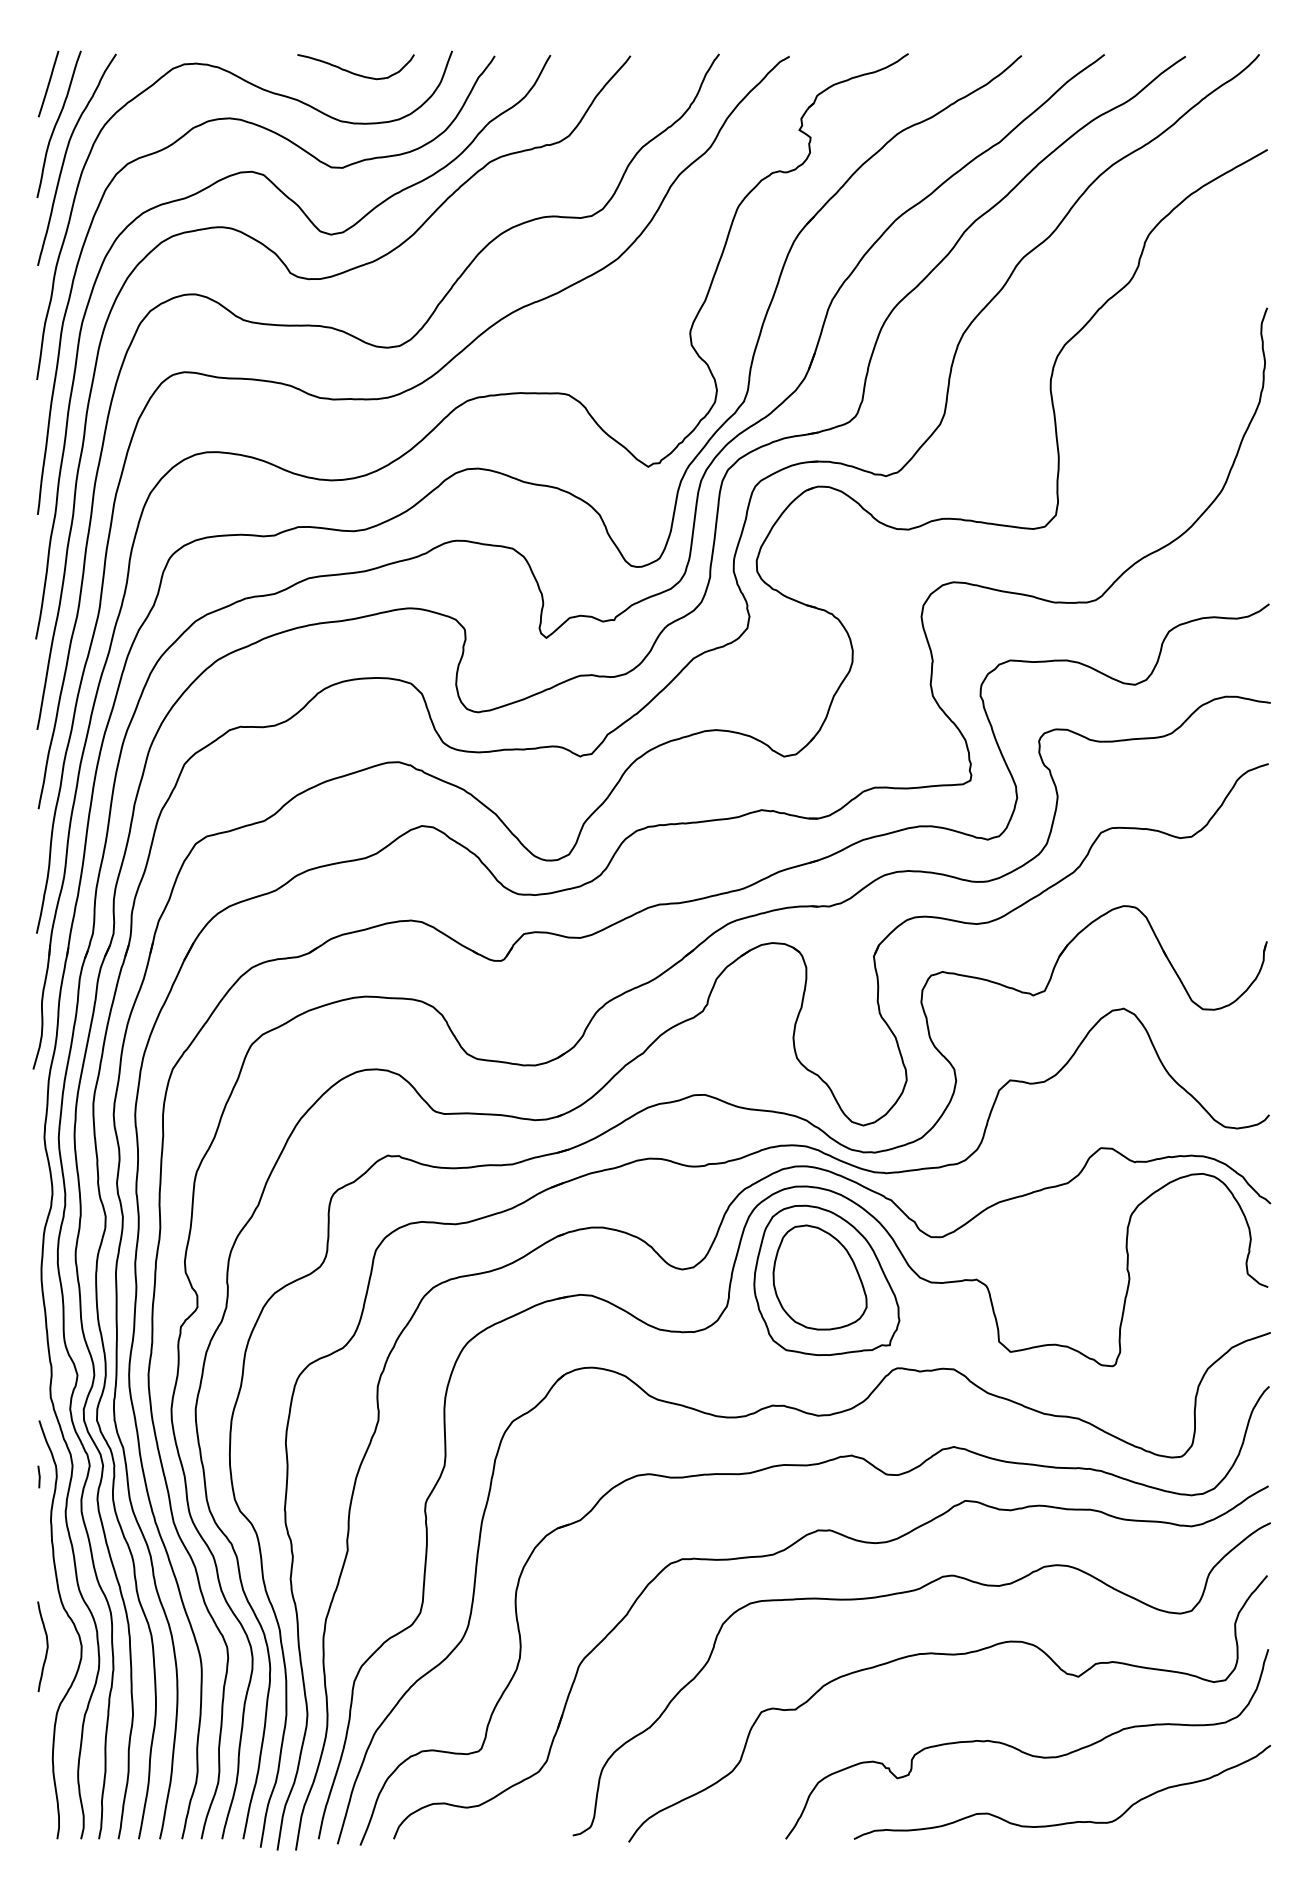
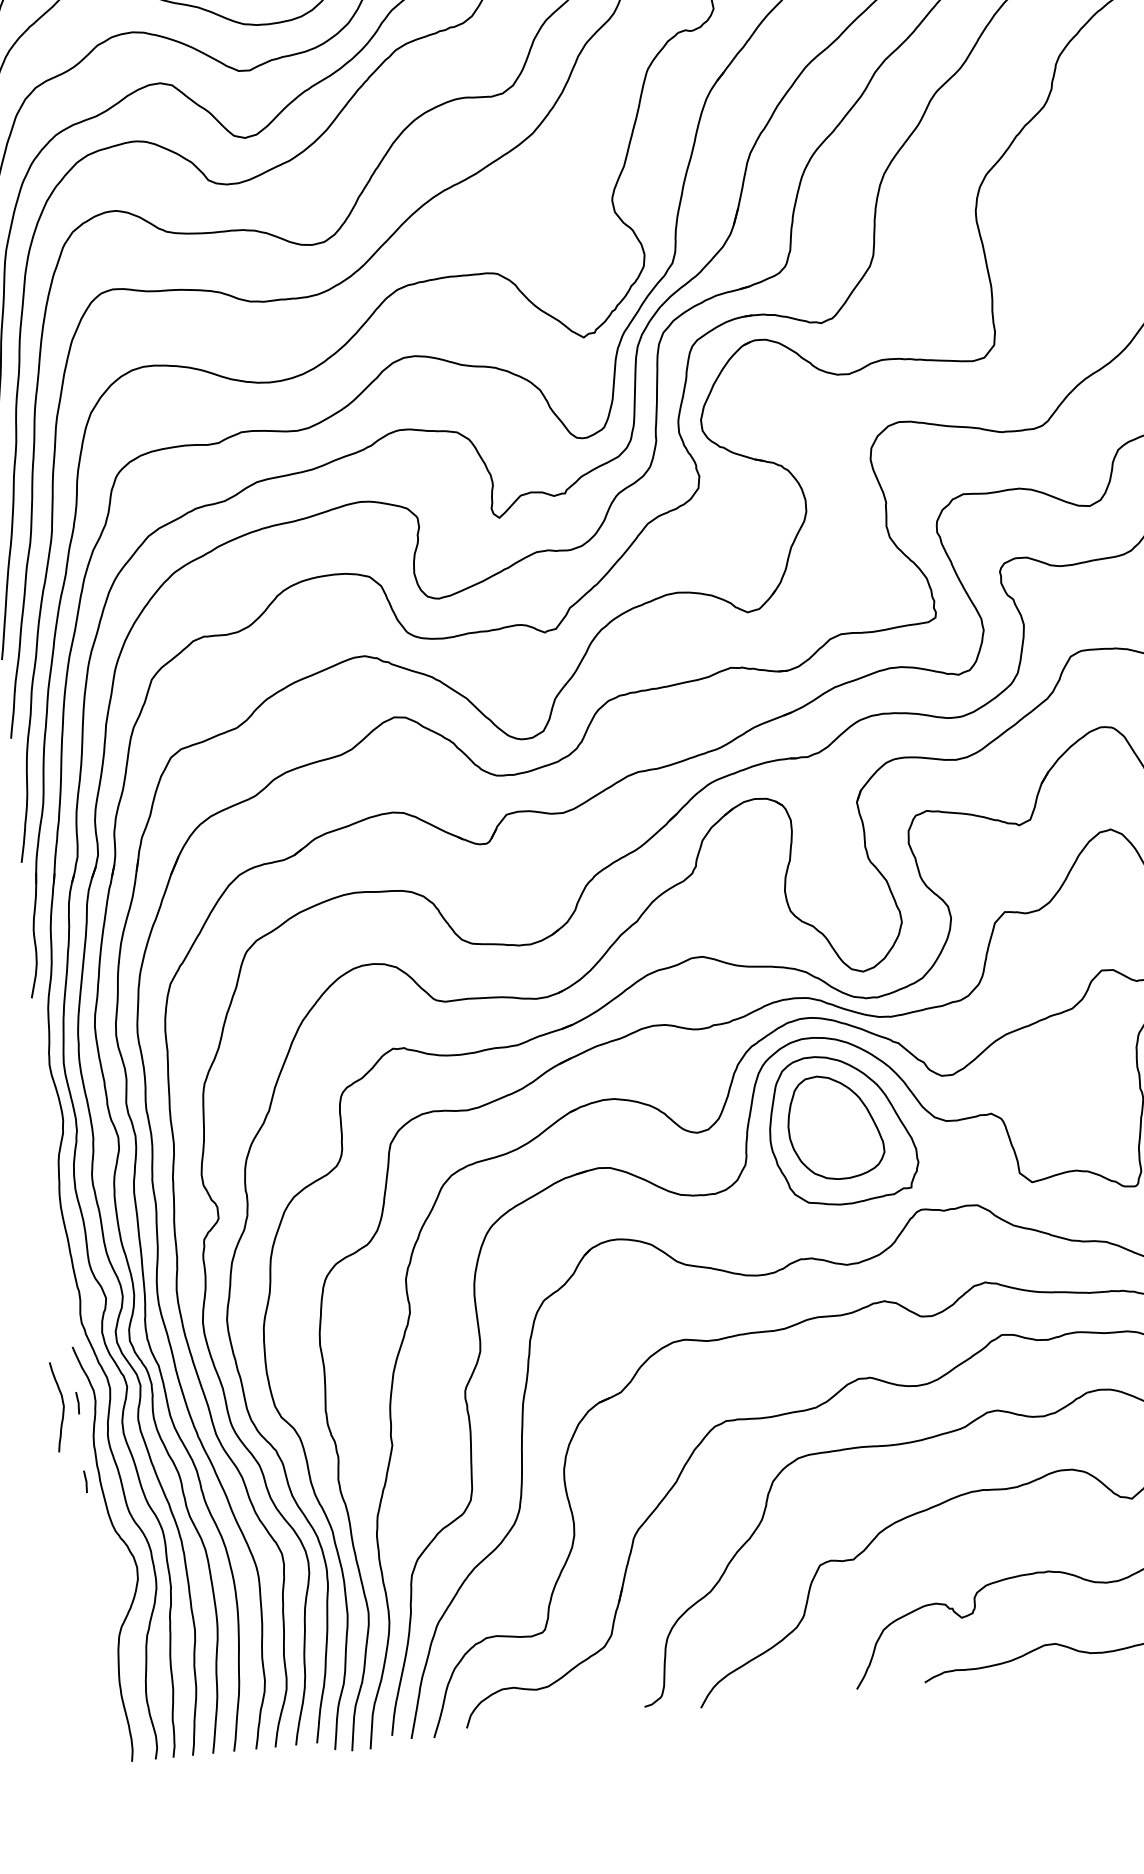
line: (38, 1555) -> (85, 1481), added
curve: (46, 1646) -> (62, 1406), moved

